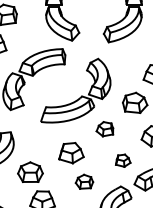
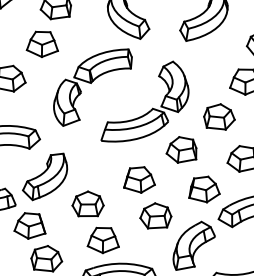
part: (104, 128) -> (181, 149), size x1.43
part: (123, 160) -> (204, 189), size x1.67
part: (84, 181) -> (155, 215), size x1.43

